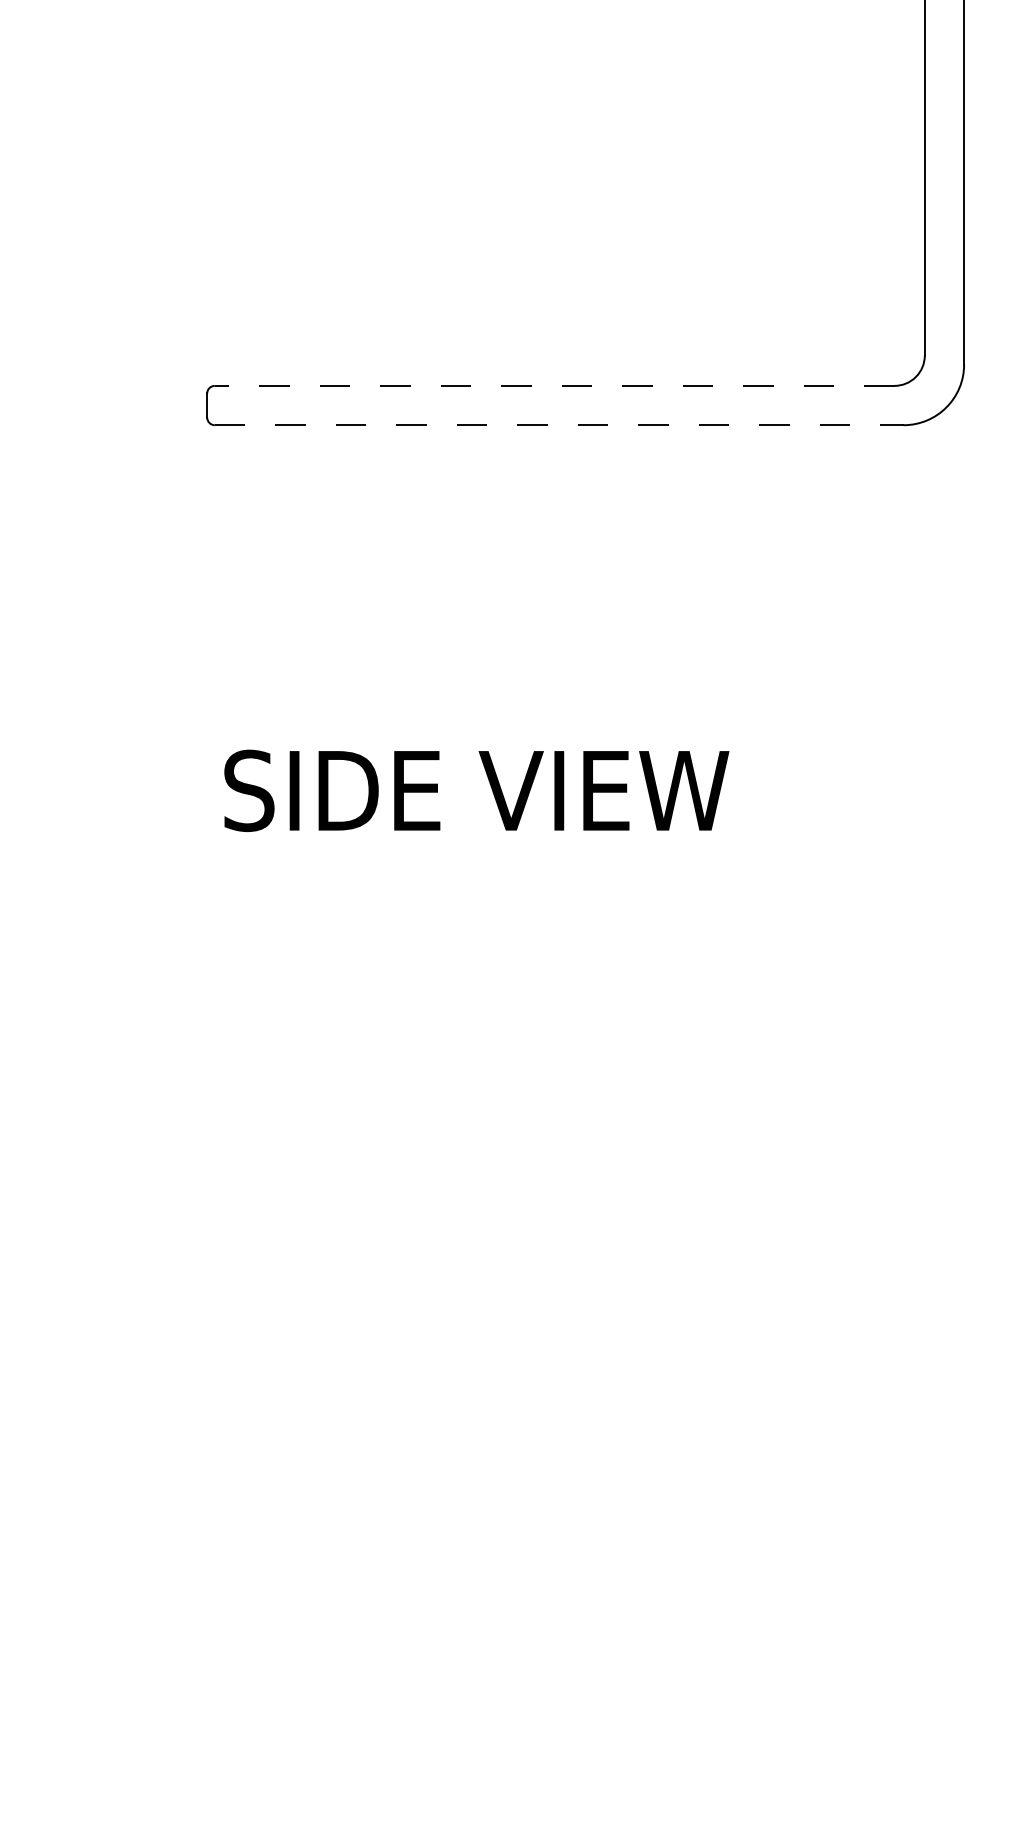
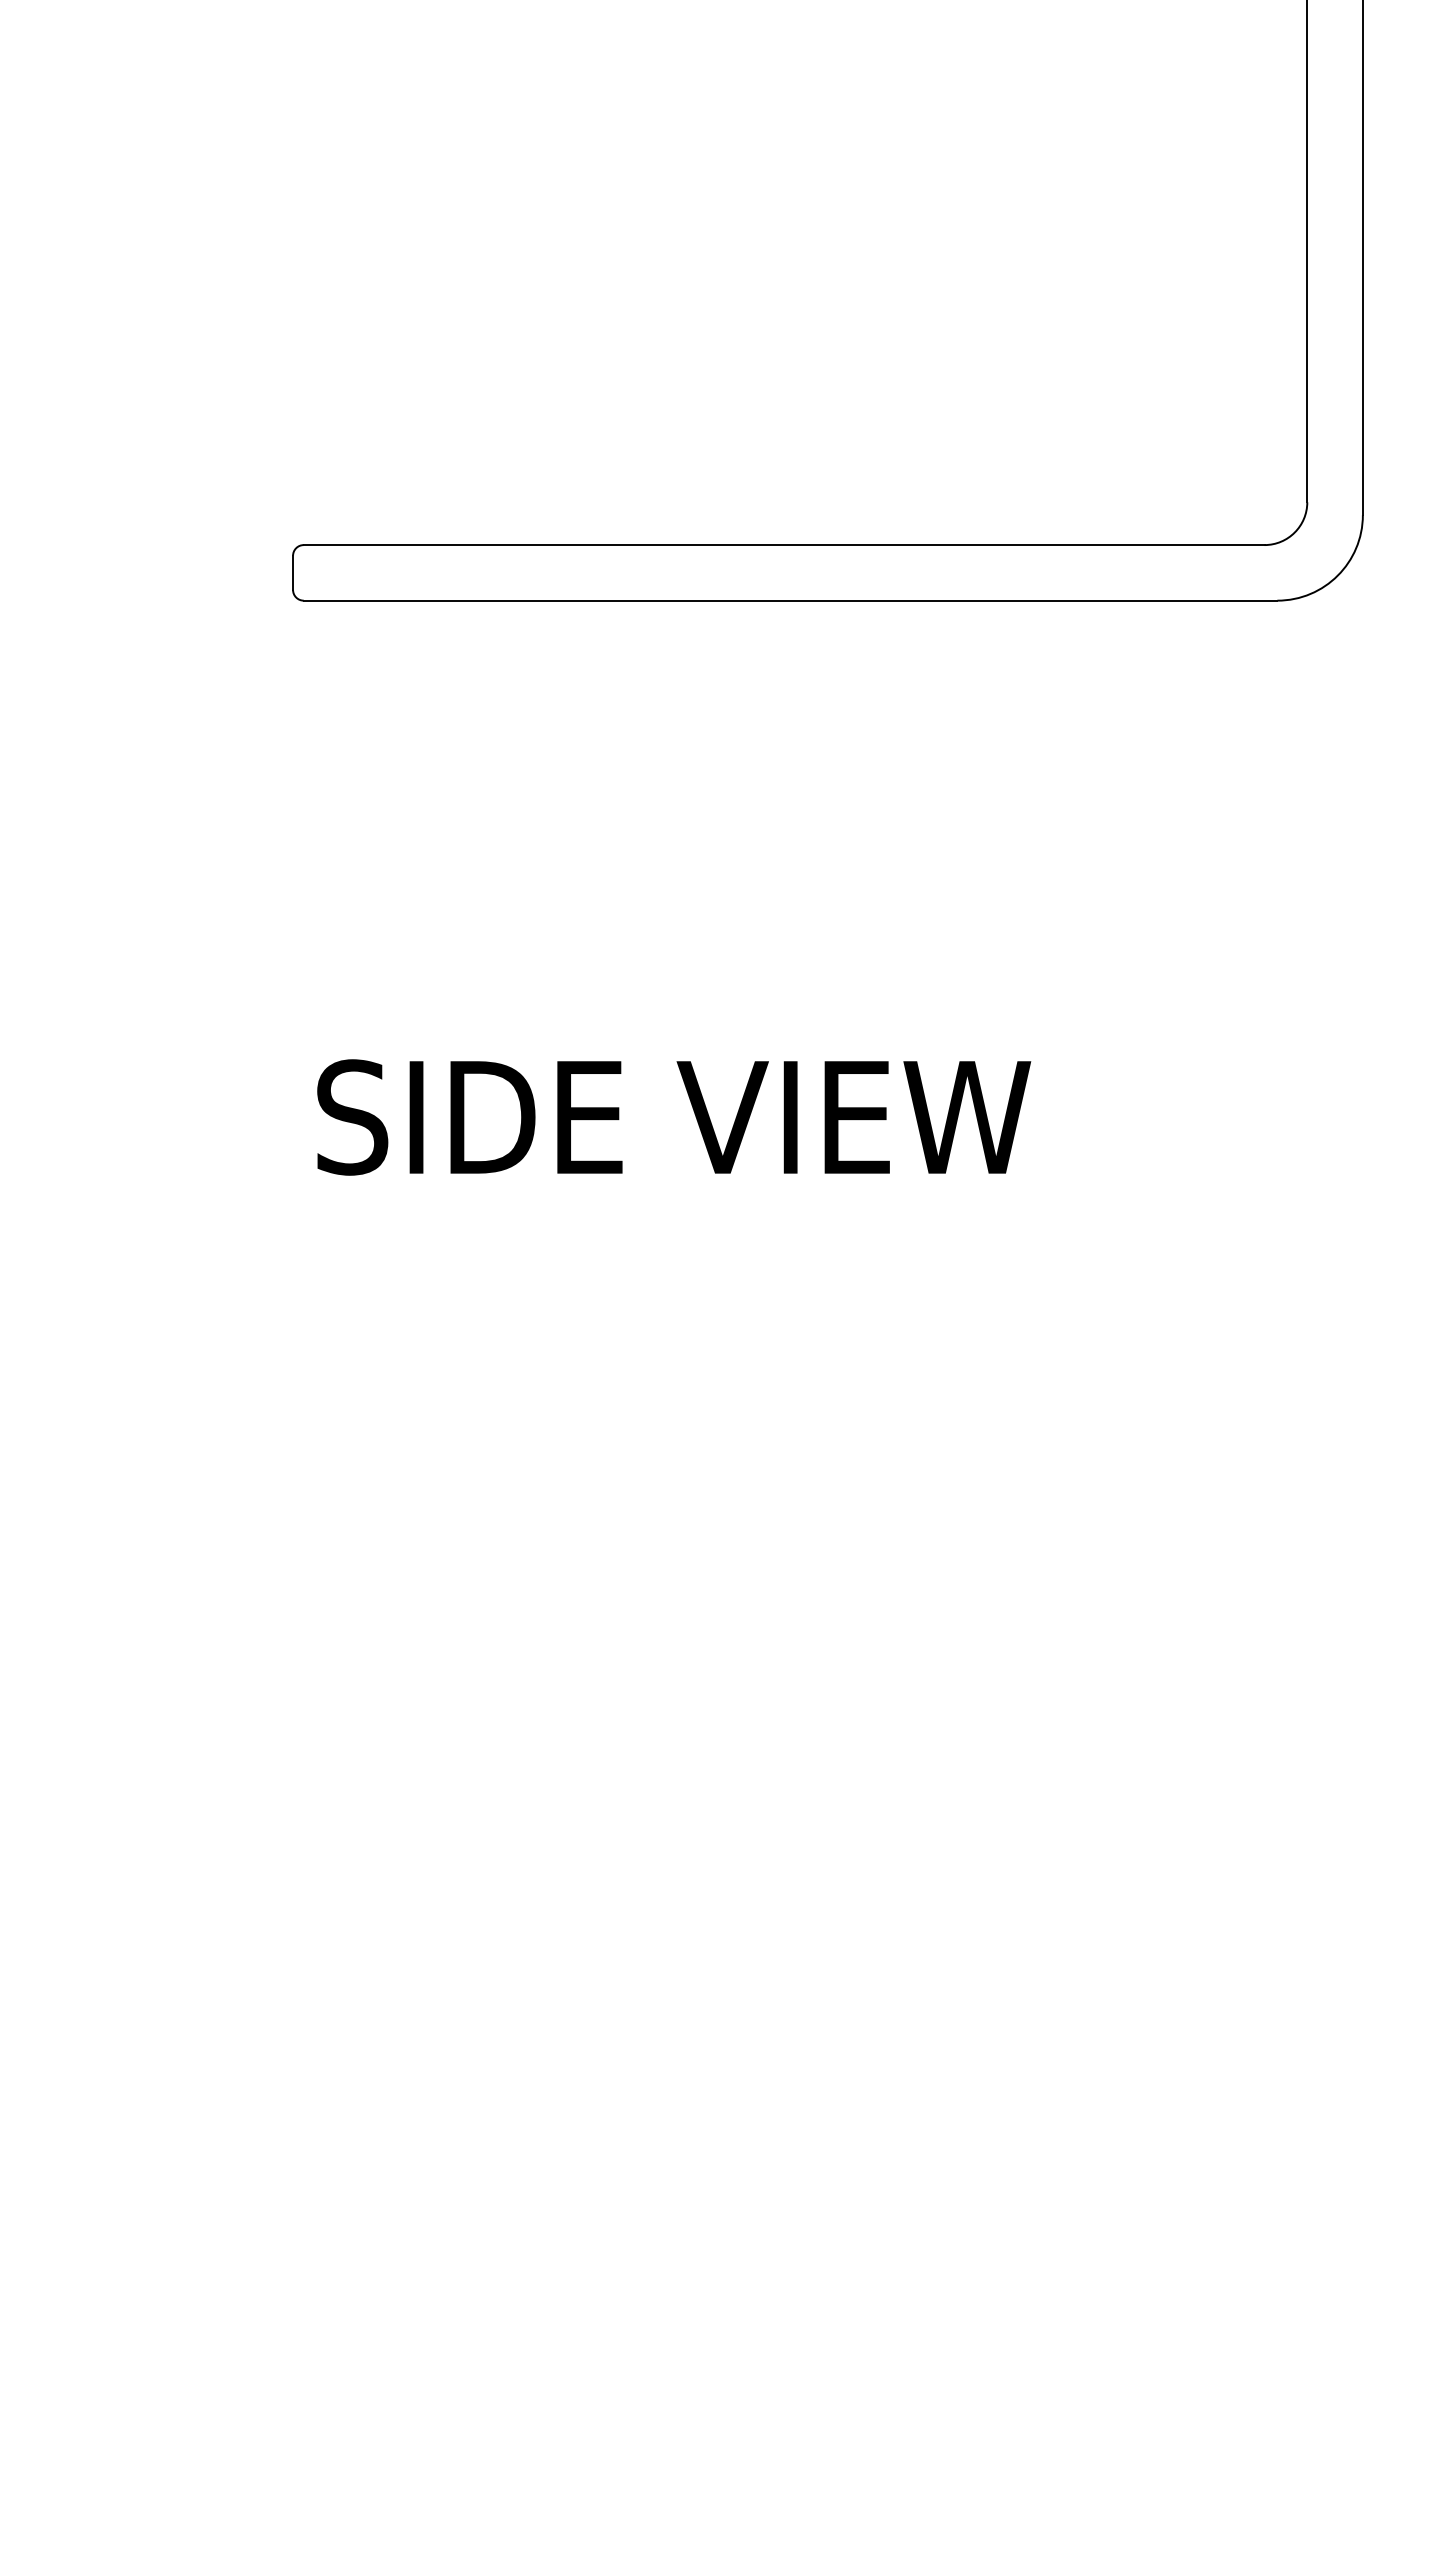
line: (554, 386) -> (783, 545), dashed -> solid
line: (559, 425) -> (790, 600), dashed -> solid

